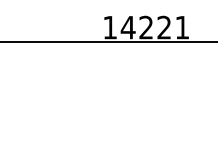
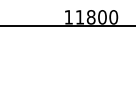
text: (154, 27) -> (96, 17), 14221 -> 11800

